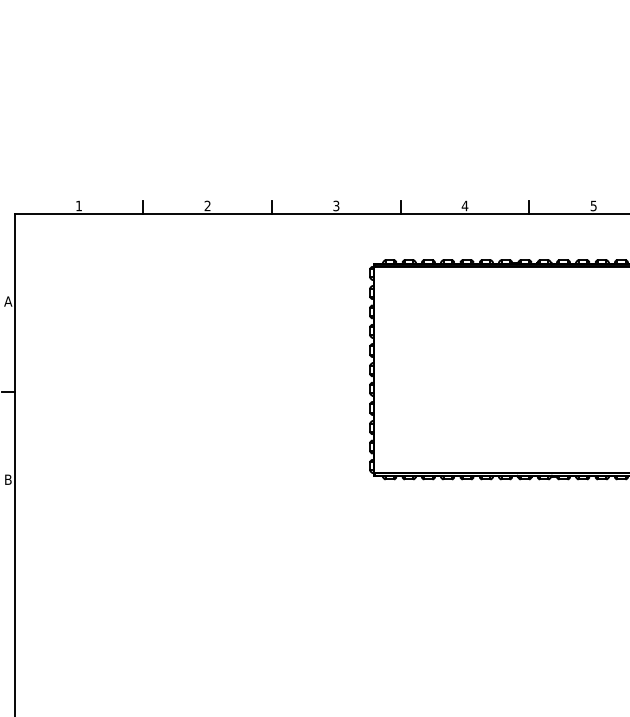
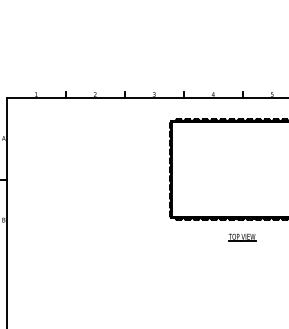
part: (528, 517) -> (242, 237), added

